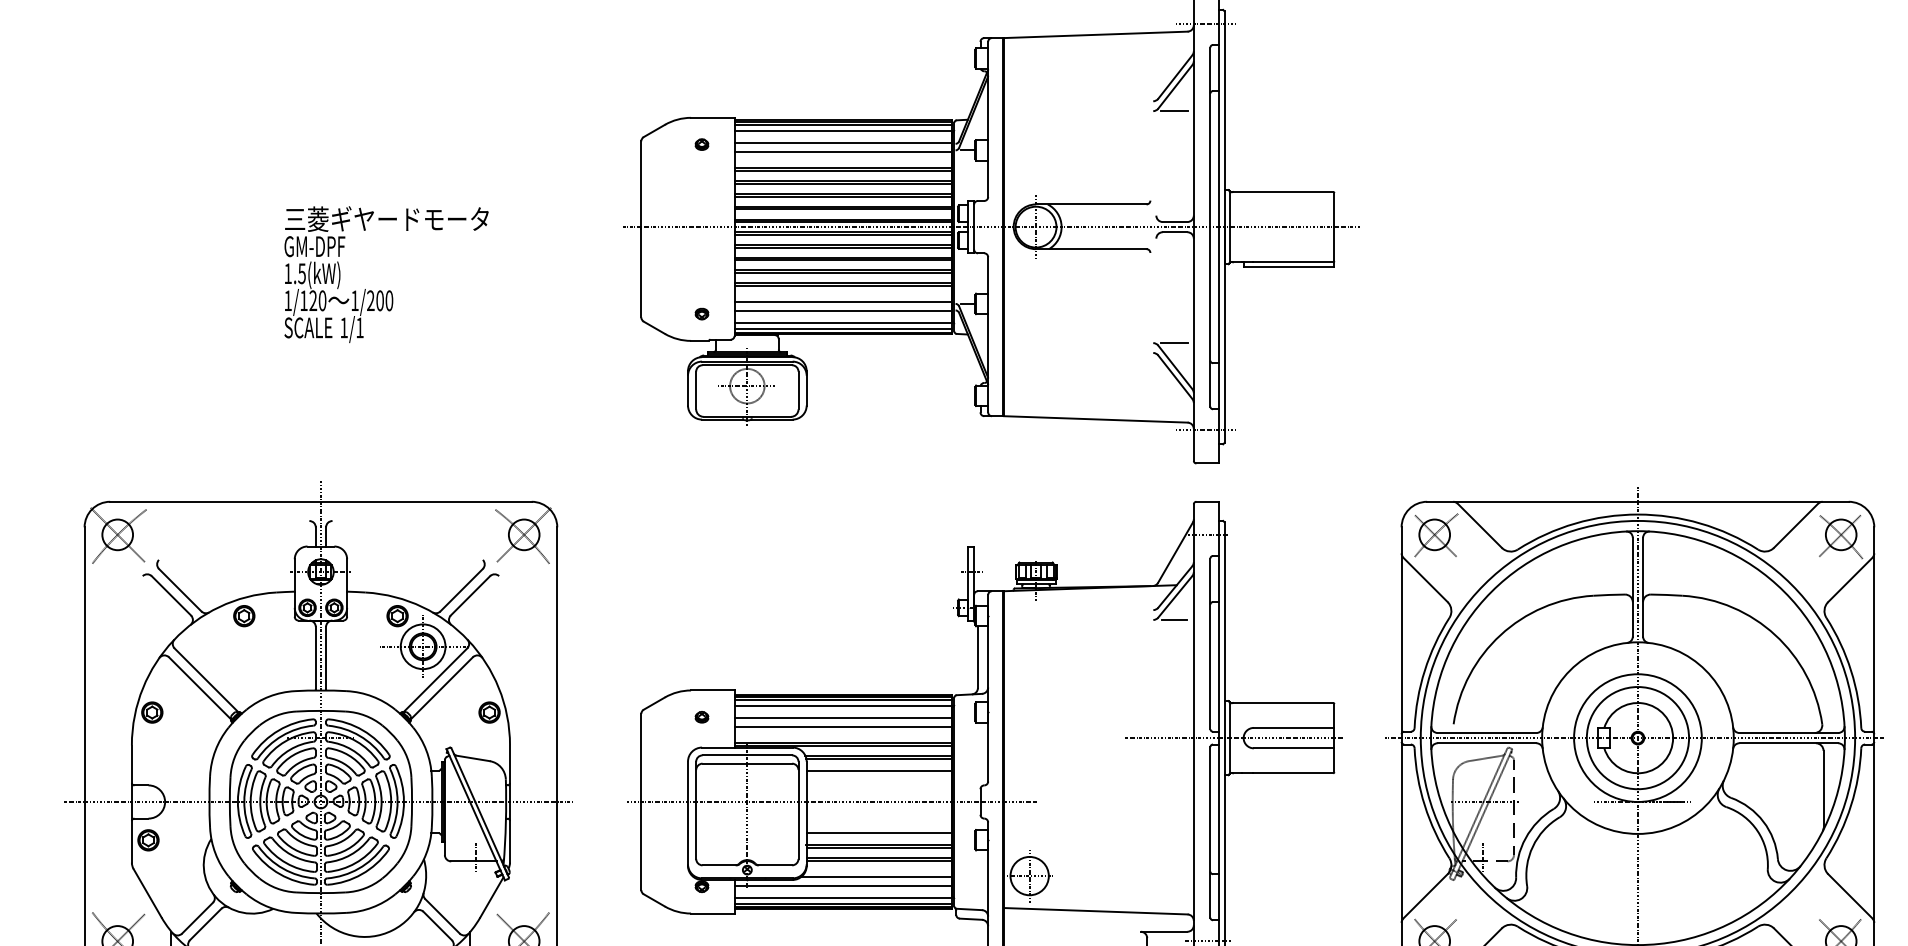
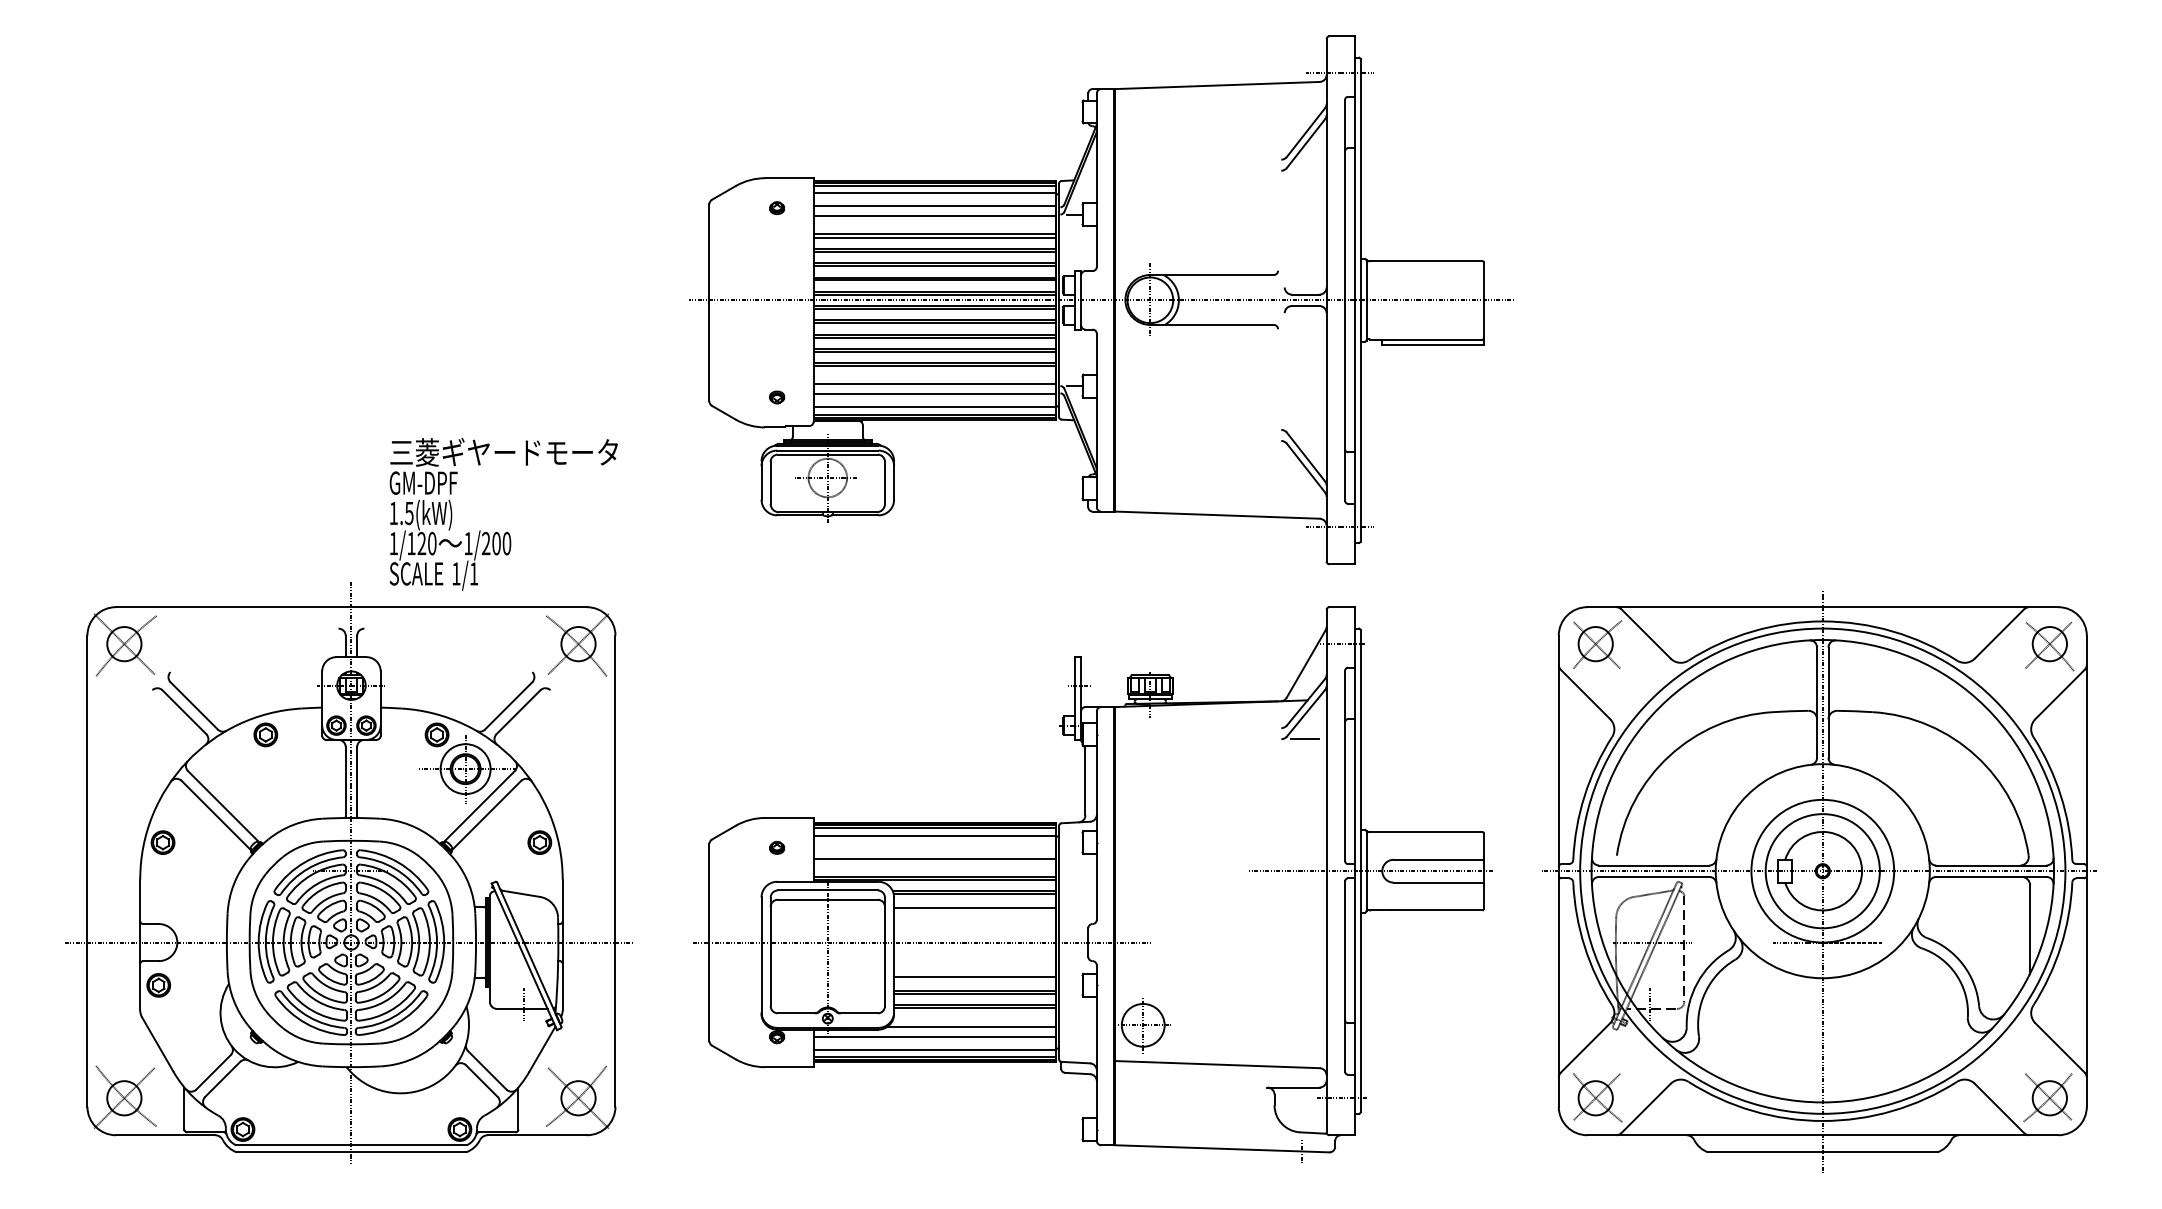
line: (1174, 110) -> (1304, 170), removed
text: (386, 274) -> (503, 514), moved
line: (1174, 342) -> (1304, 429), removed
line: (842, 717) -> (934, 848), removed

